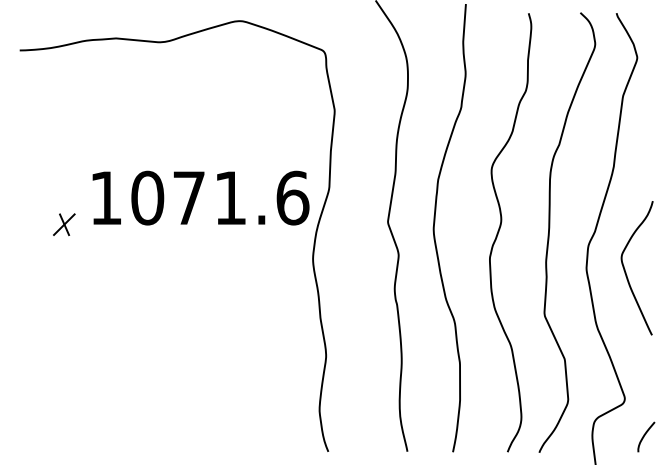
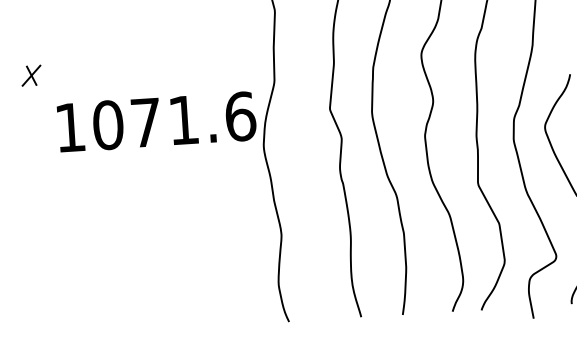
text: (200, 197) -> (156, 121), moved
part: (64, 224) -> (31, 75), moved

